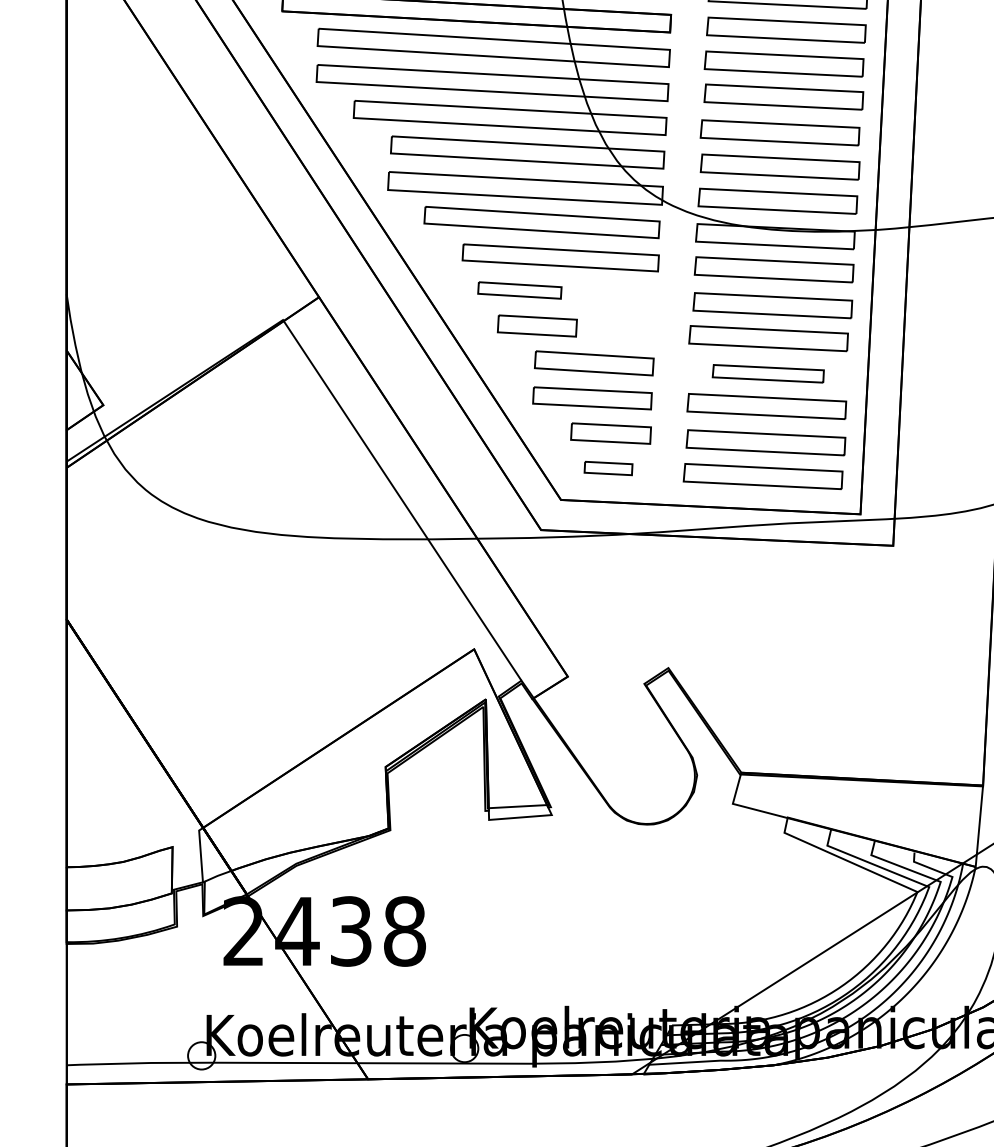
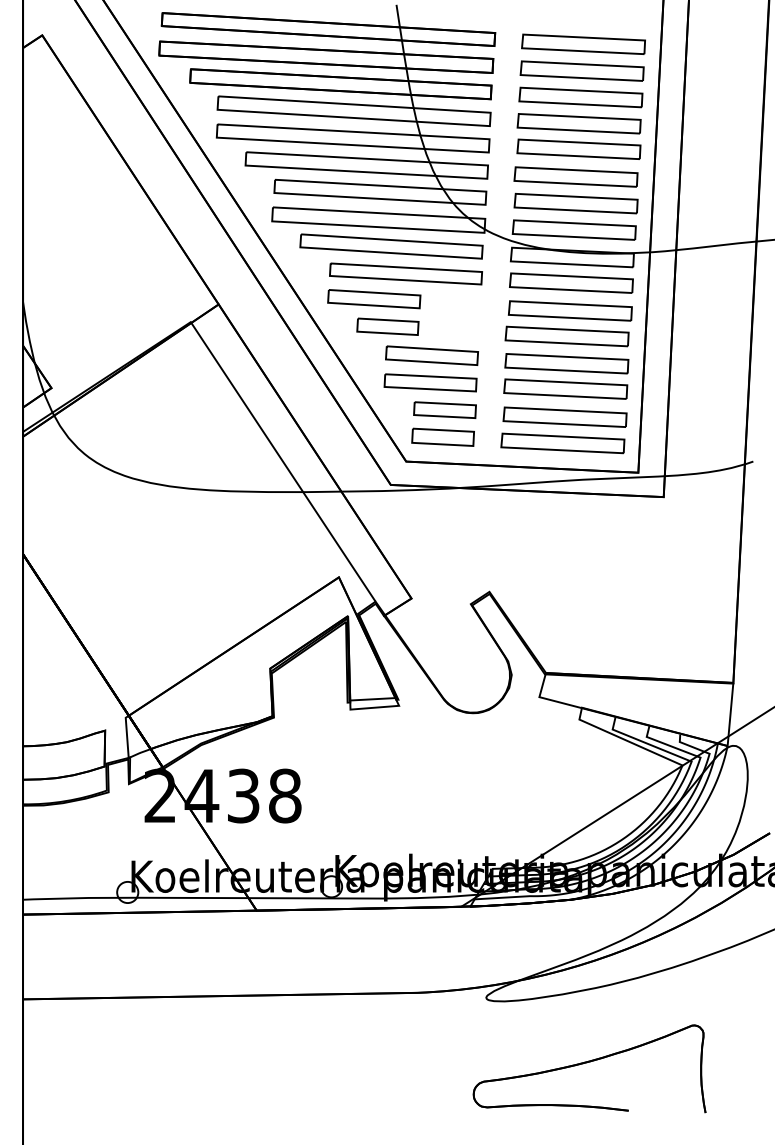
part: (520, 290) -> (374, 299), size x1.43
part: (767, 373) -> (566, 363), size x1.43
part: (607, 467) -> (442, 436), size x1.67

